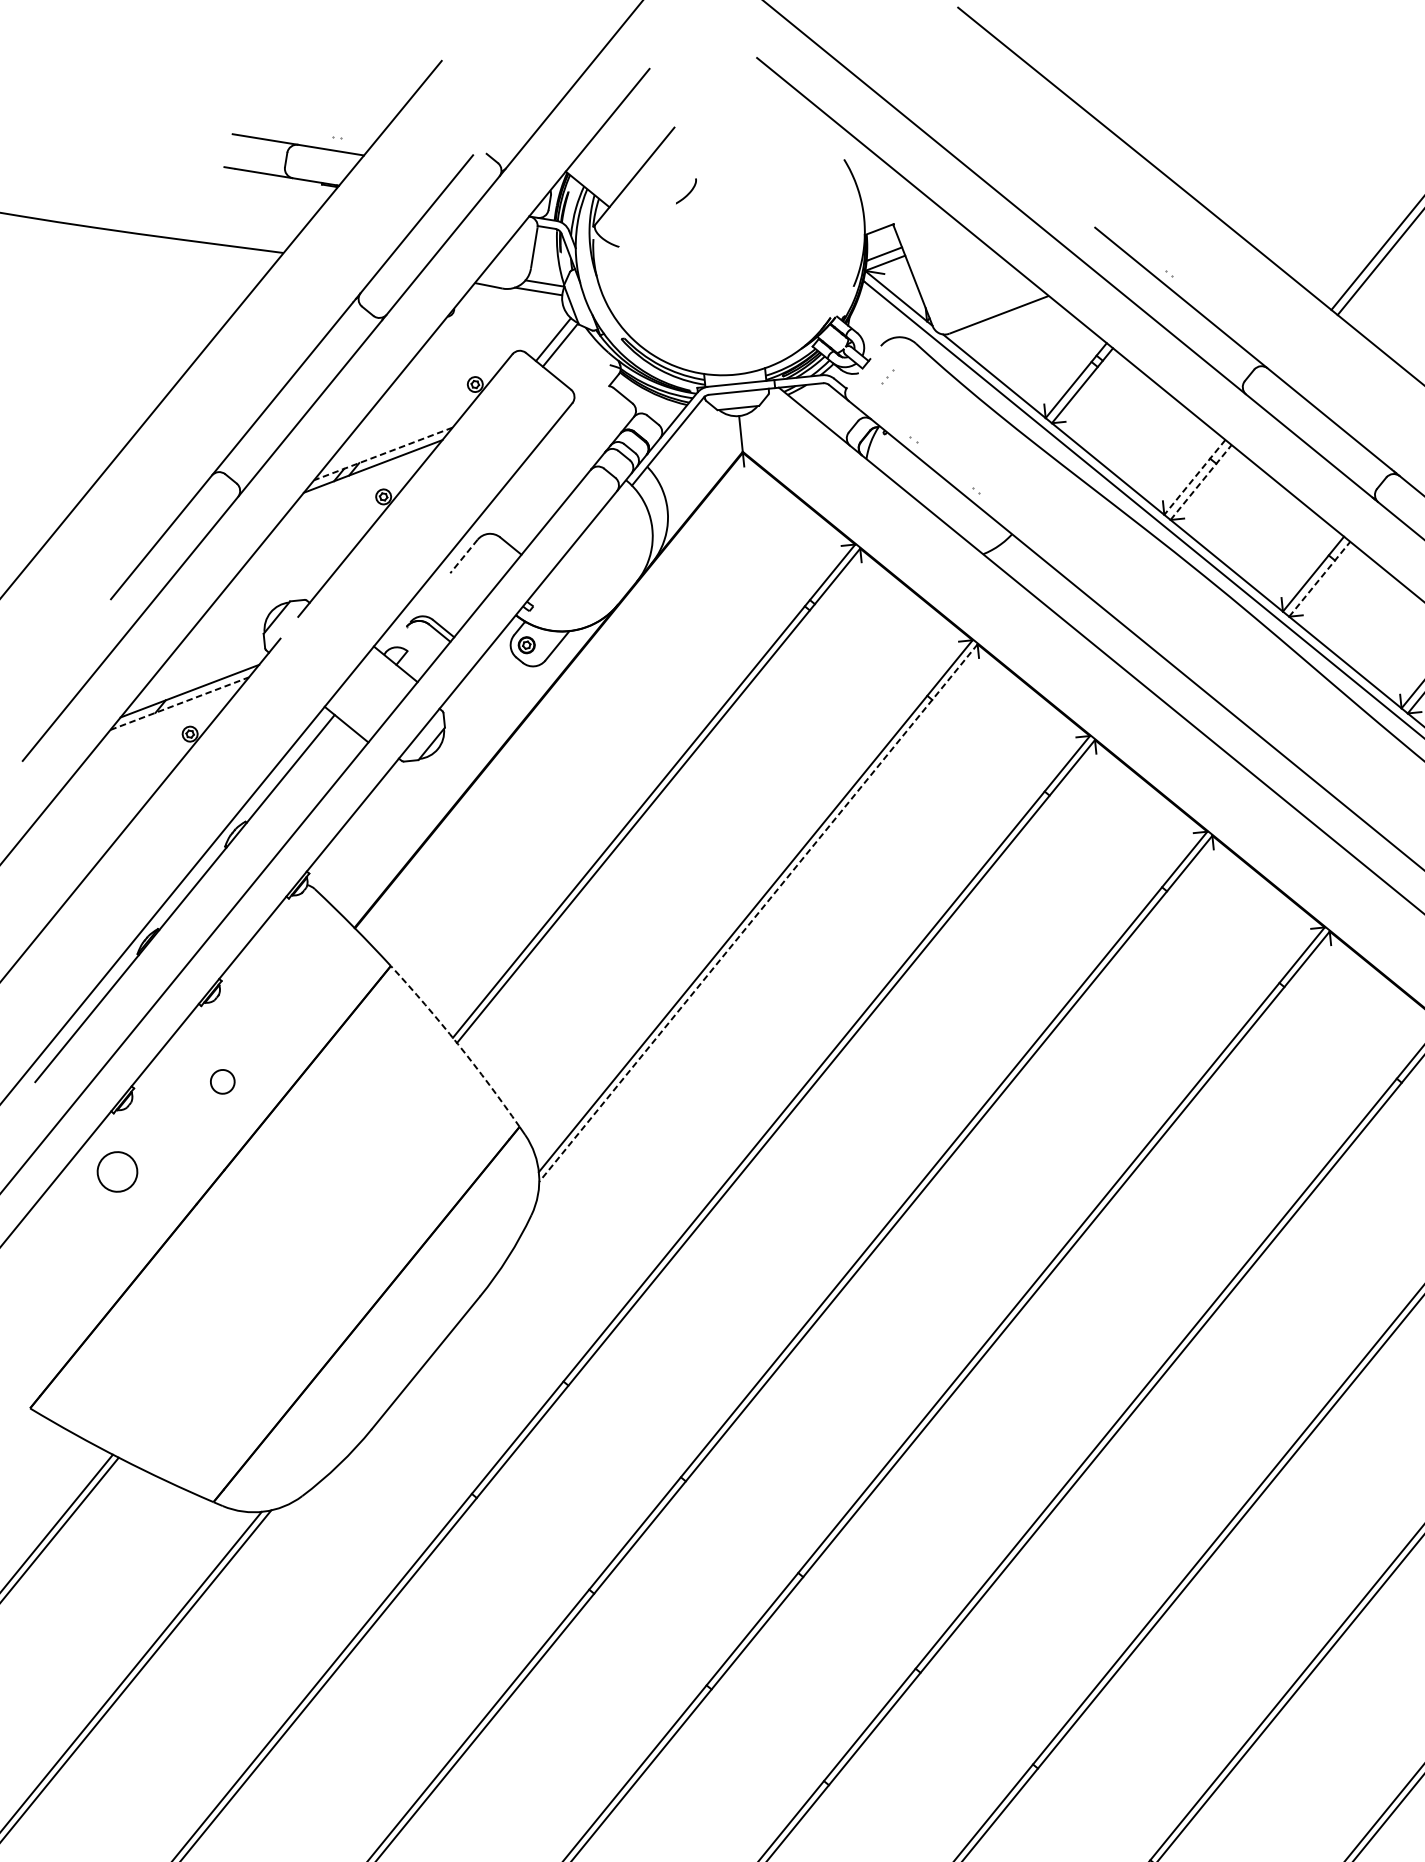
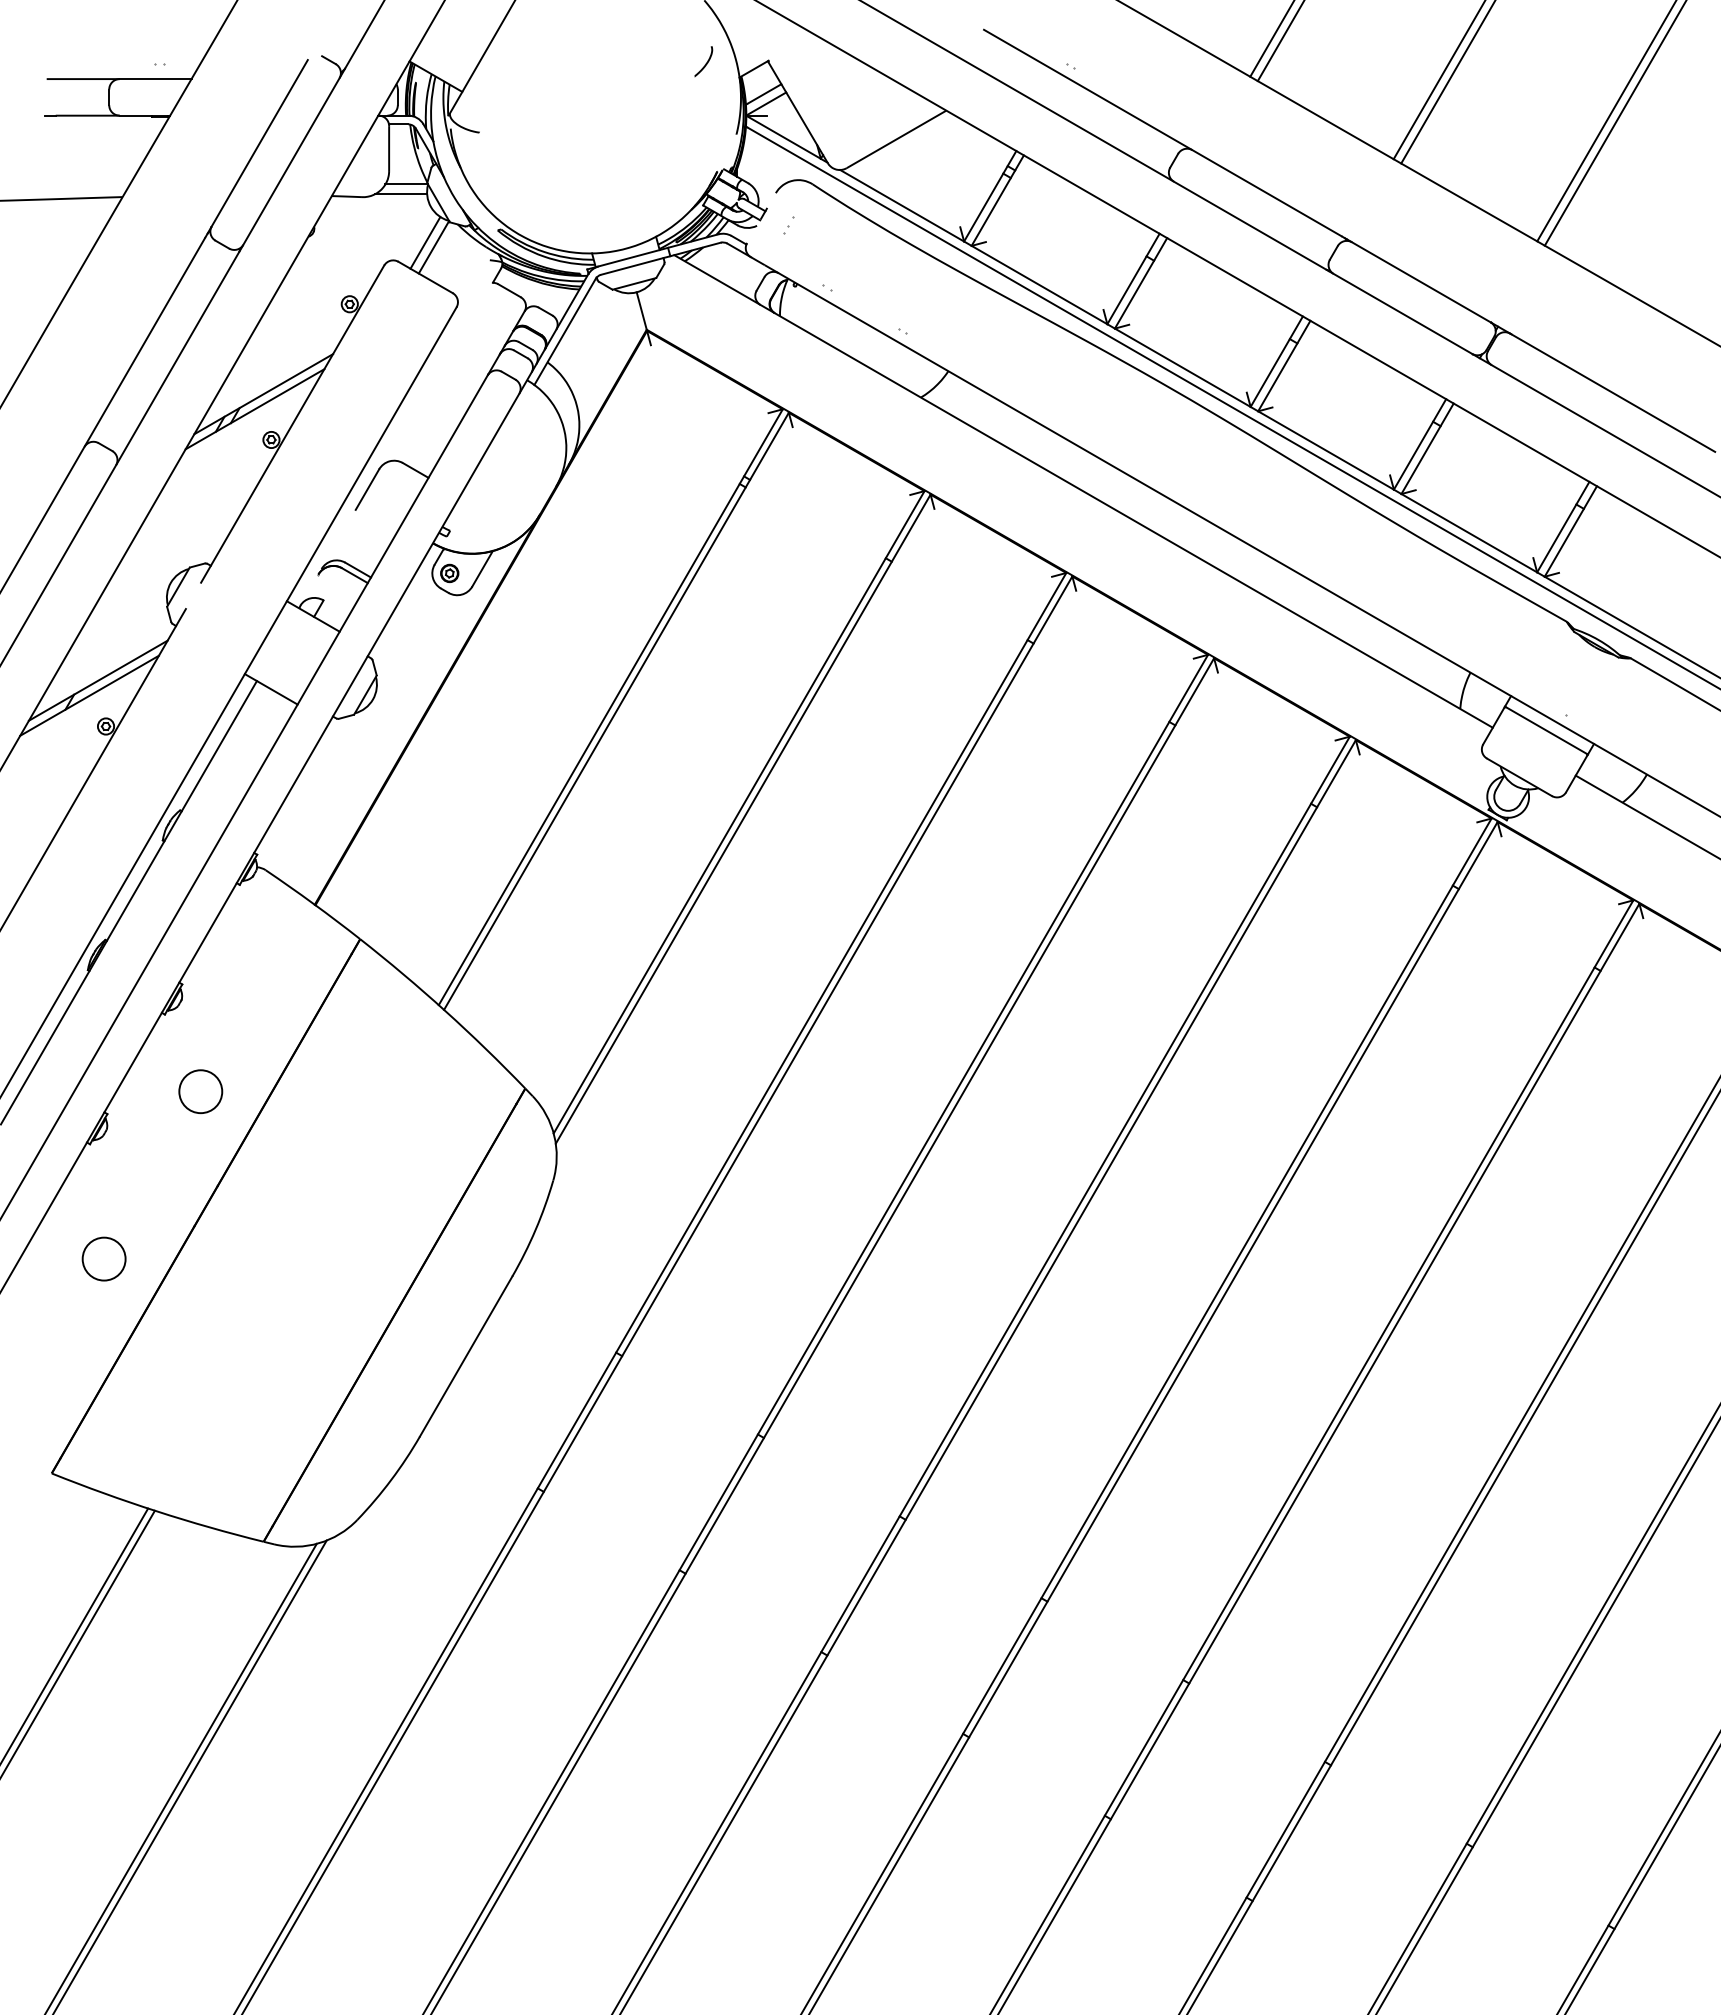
curve: (687, 193) -> (705, 63), moved
line: (383, 454) -> (263, 394), dashed -> solid
line: (1194, 477) -> (1133, 279), dashed -> solid
line: (1201, 481) -> (1141, 282), dashed -> solid
line: (463, 557) -> (367, 490), dashed -> solid
line: (1319, 578) -> (1284, 365), dashed -> solid
line: (180, 703) -> (90, 695), dashed -> solid
line: (758, 913) -> (743, 819), dashed -> solid
arc: (458, 1044) -> (445, 1011), dashed -> solid
circle: (222, 1081) -> (200, 1091), size x1.67
circle: (117, 1171) -> (103, 1258), moved

